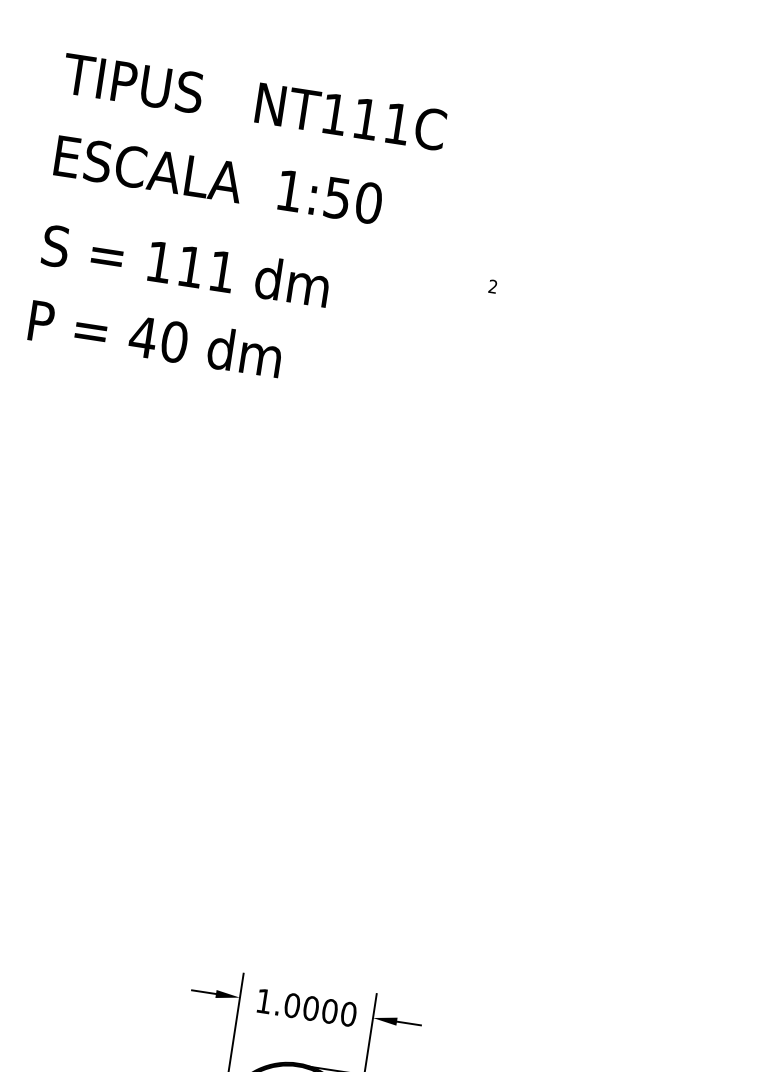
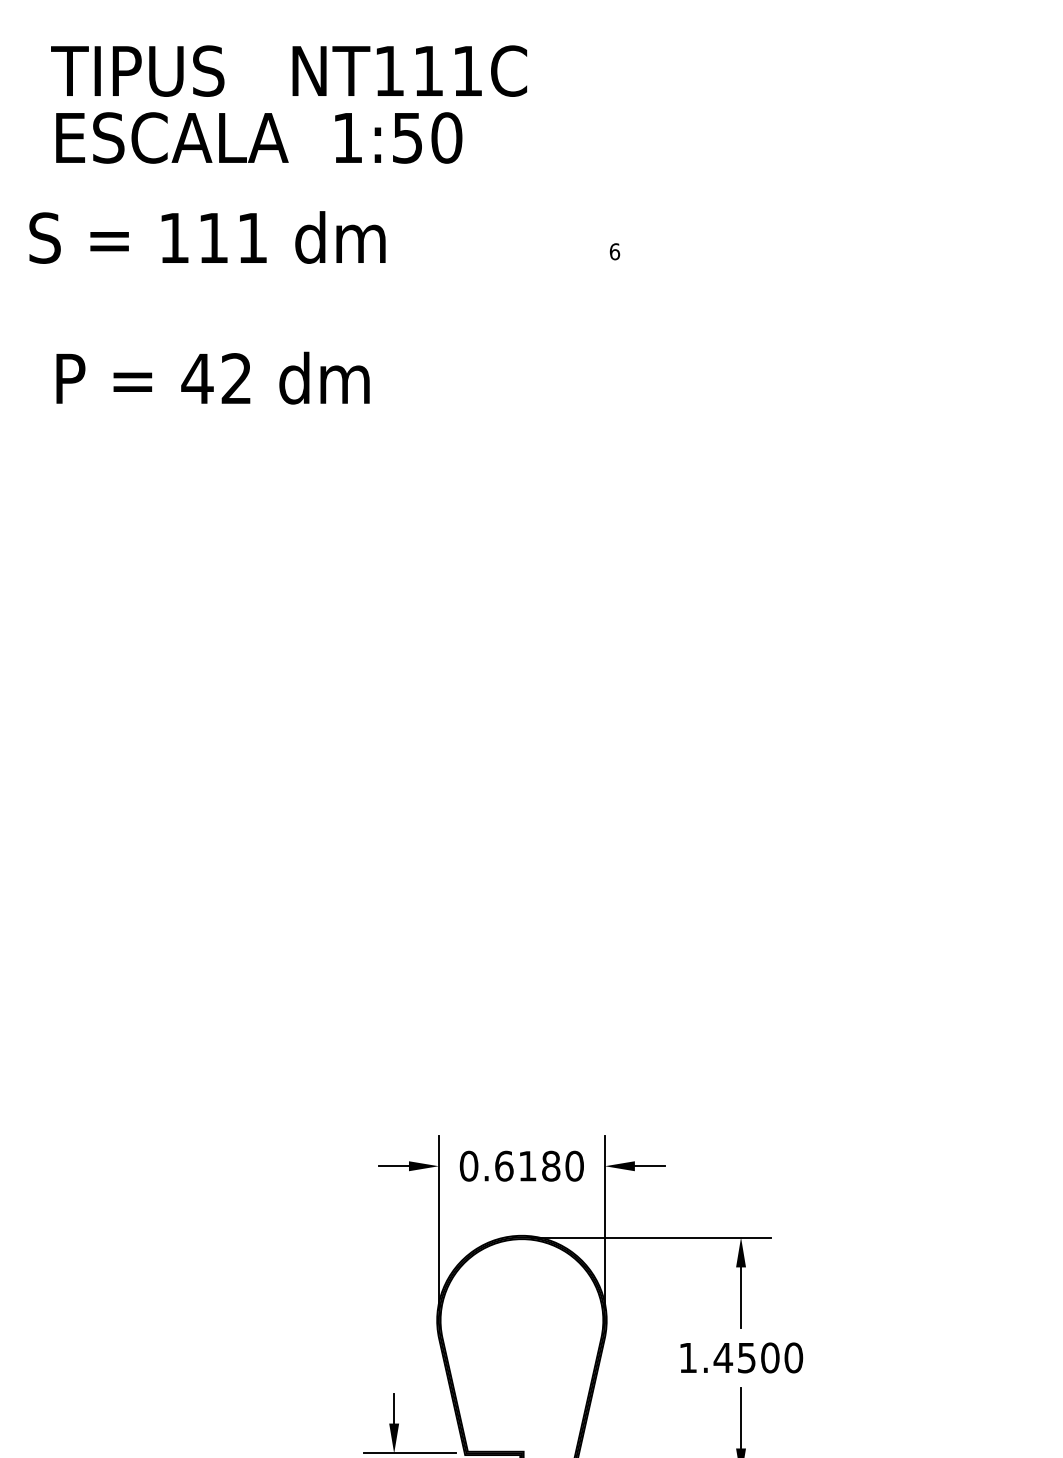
text: (218, 179) -> (259, 137), moved
text: (186, 265) -> (207, 237), moved
text: (492, 286) -> (614, 251), 2 -> 6
text: (174, 341) -> (236, 378), 40 -> 42
text: (296, 1005) -> (509, 1165), 1.0000 -> 0.6180

